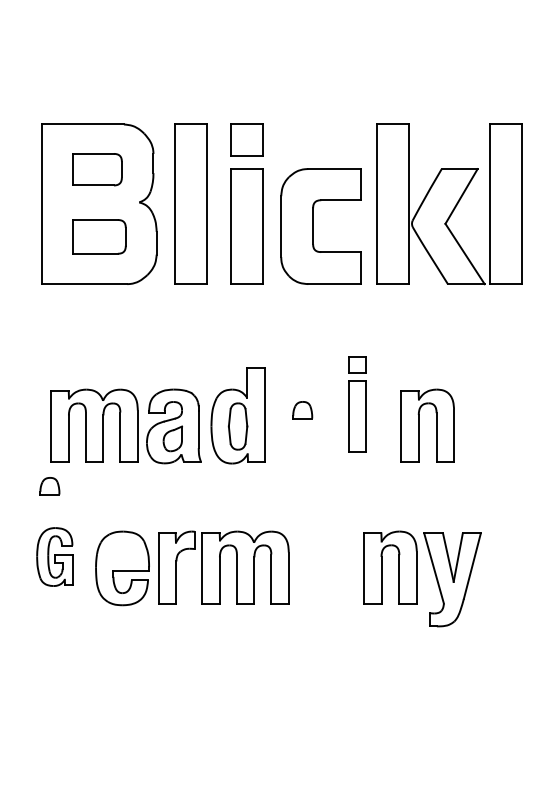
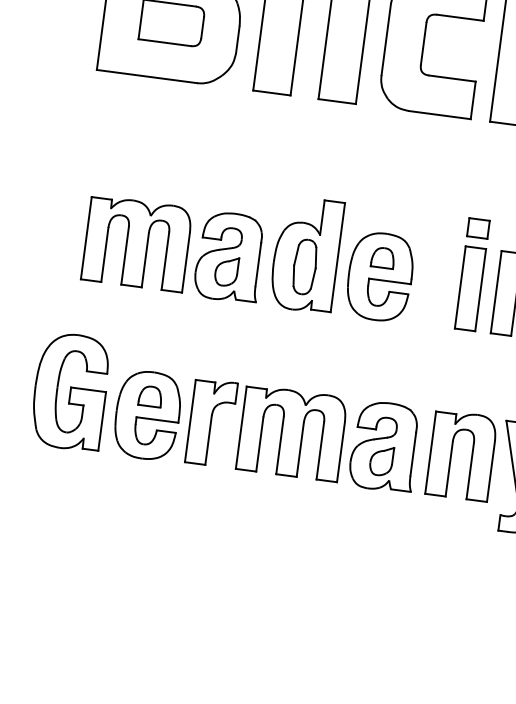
part: (357, 404) -> (472, 274), moved
part: (302, 426) -> (380, 276), added
part: (49, 486) -> (150, 396), moved
part: (54, 556) -> (69, 390), size x1.67
part: (324, 568) -> (384, 446), added

